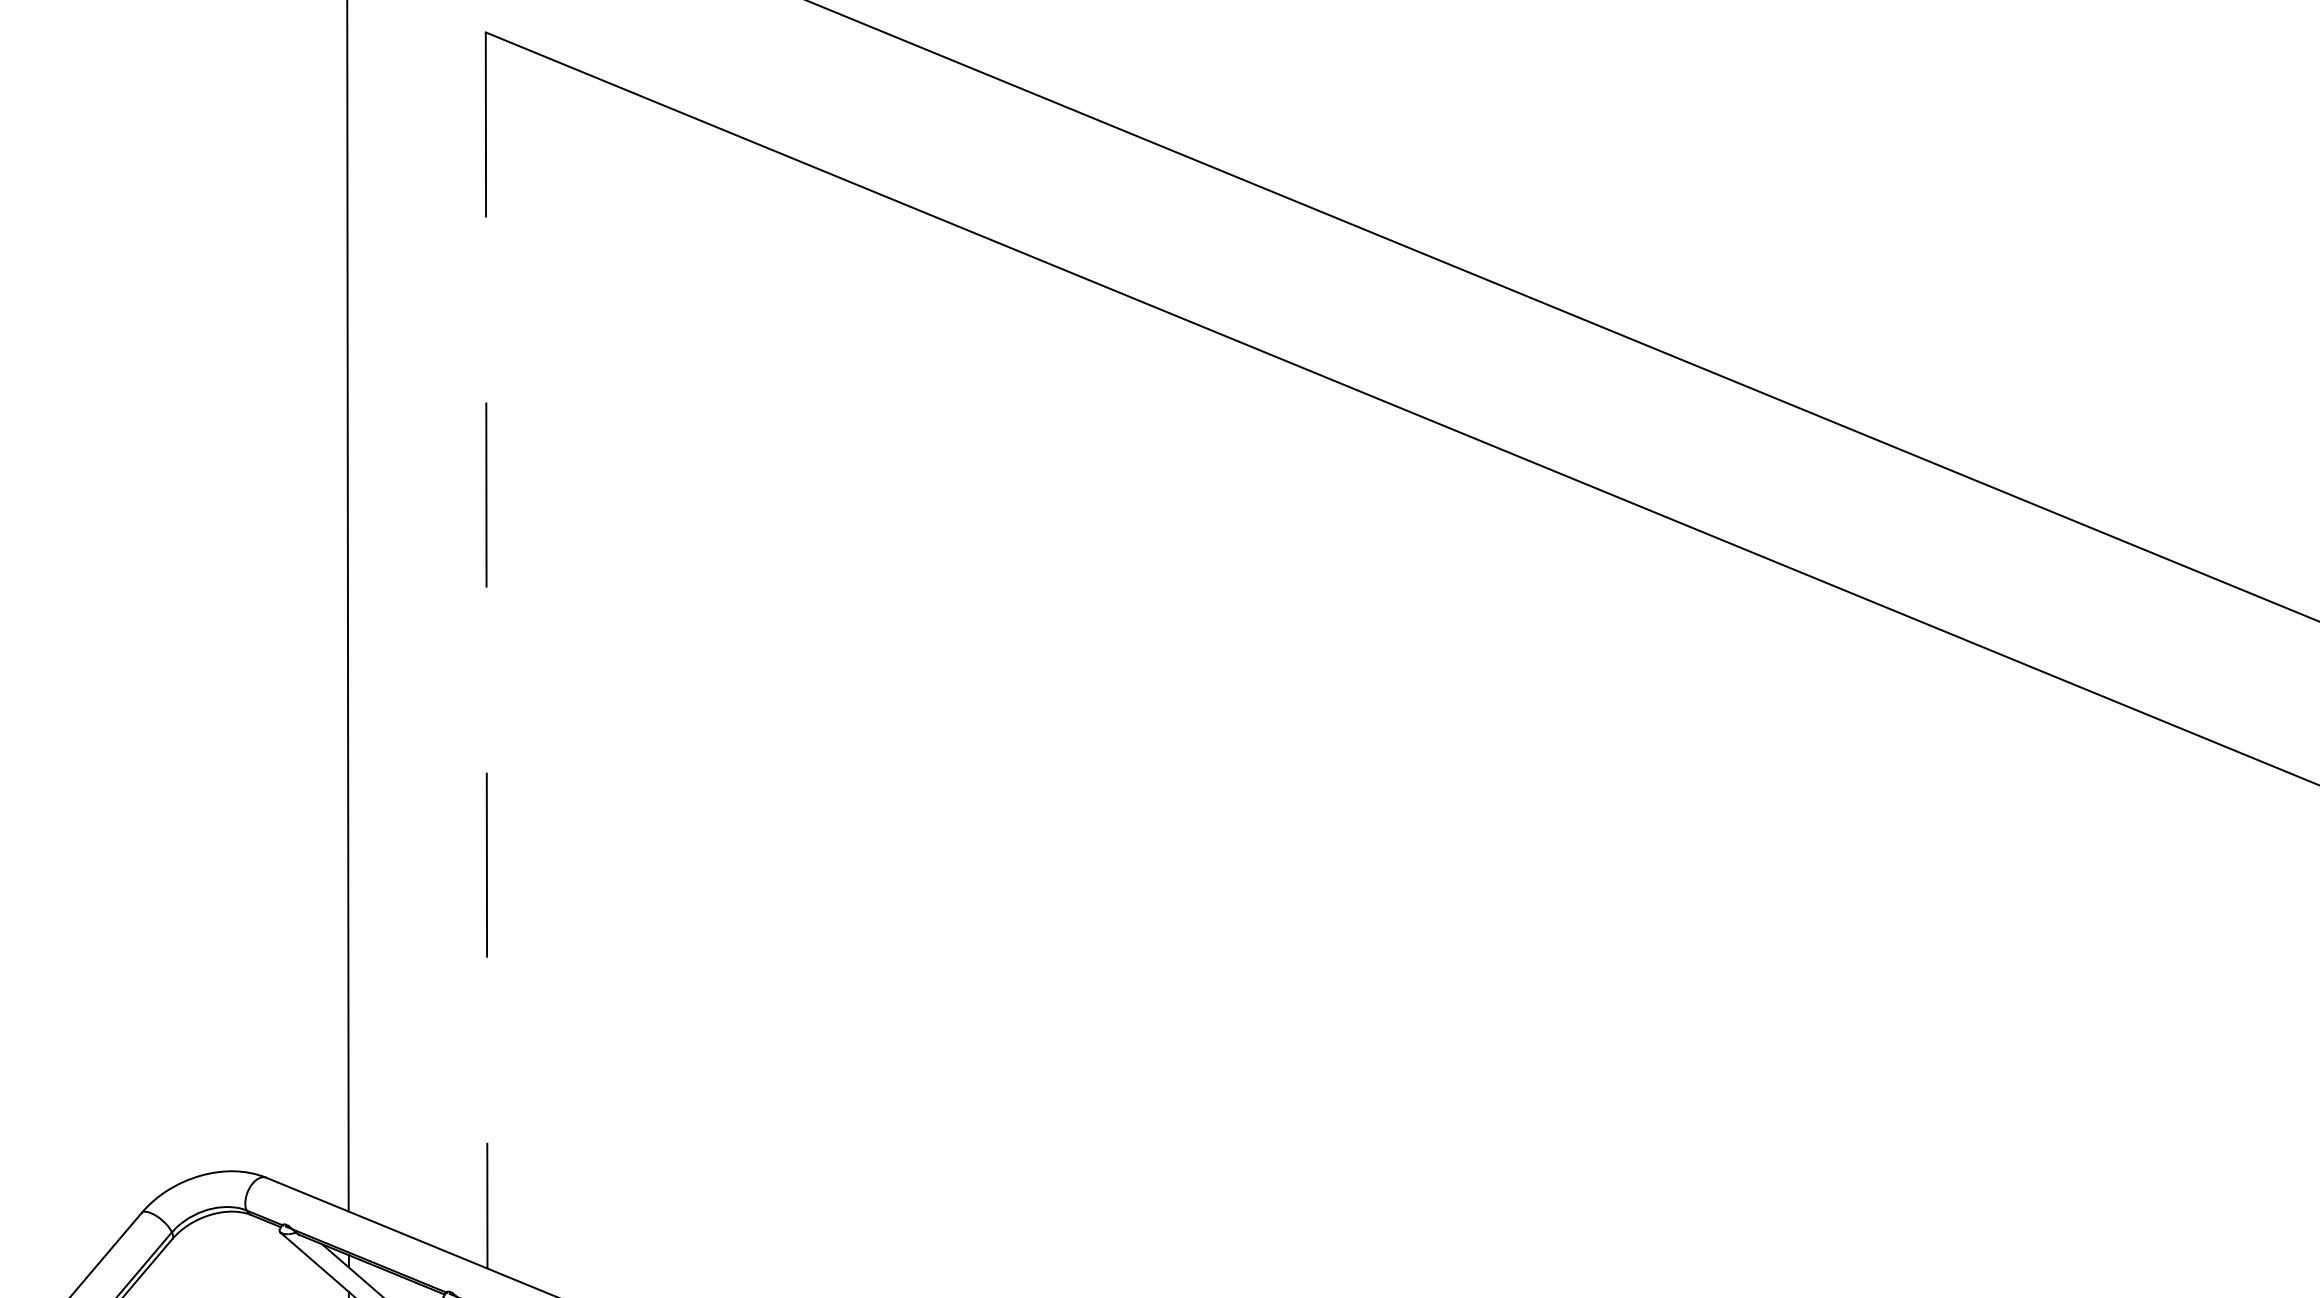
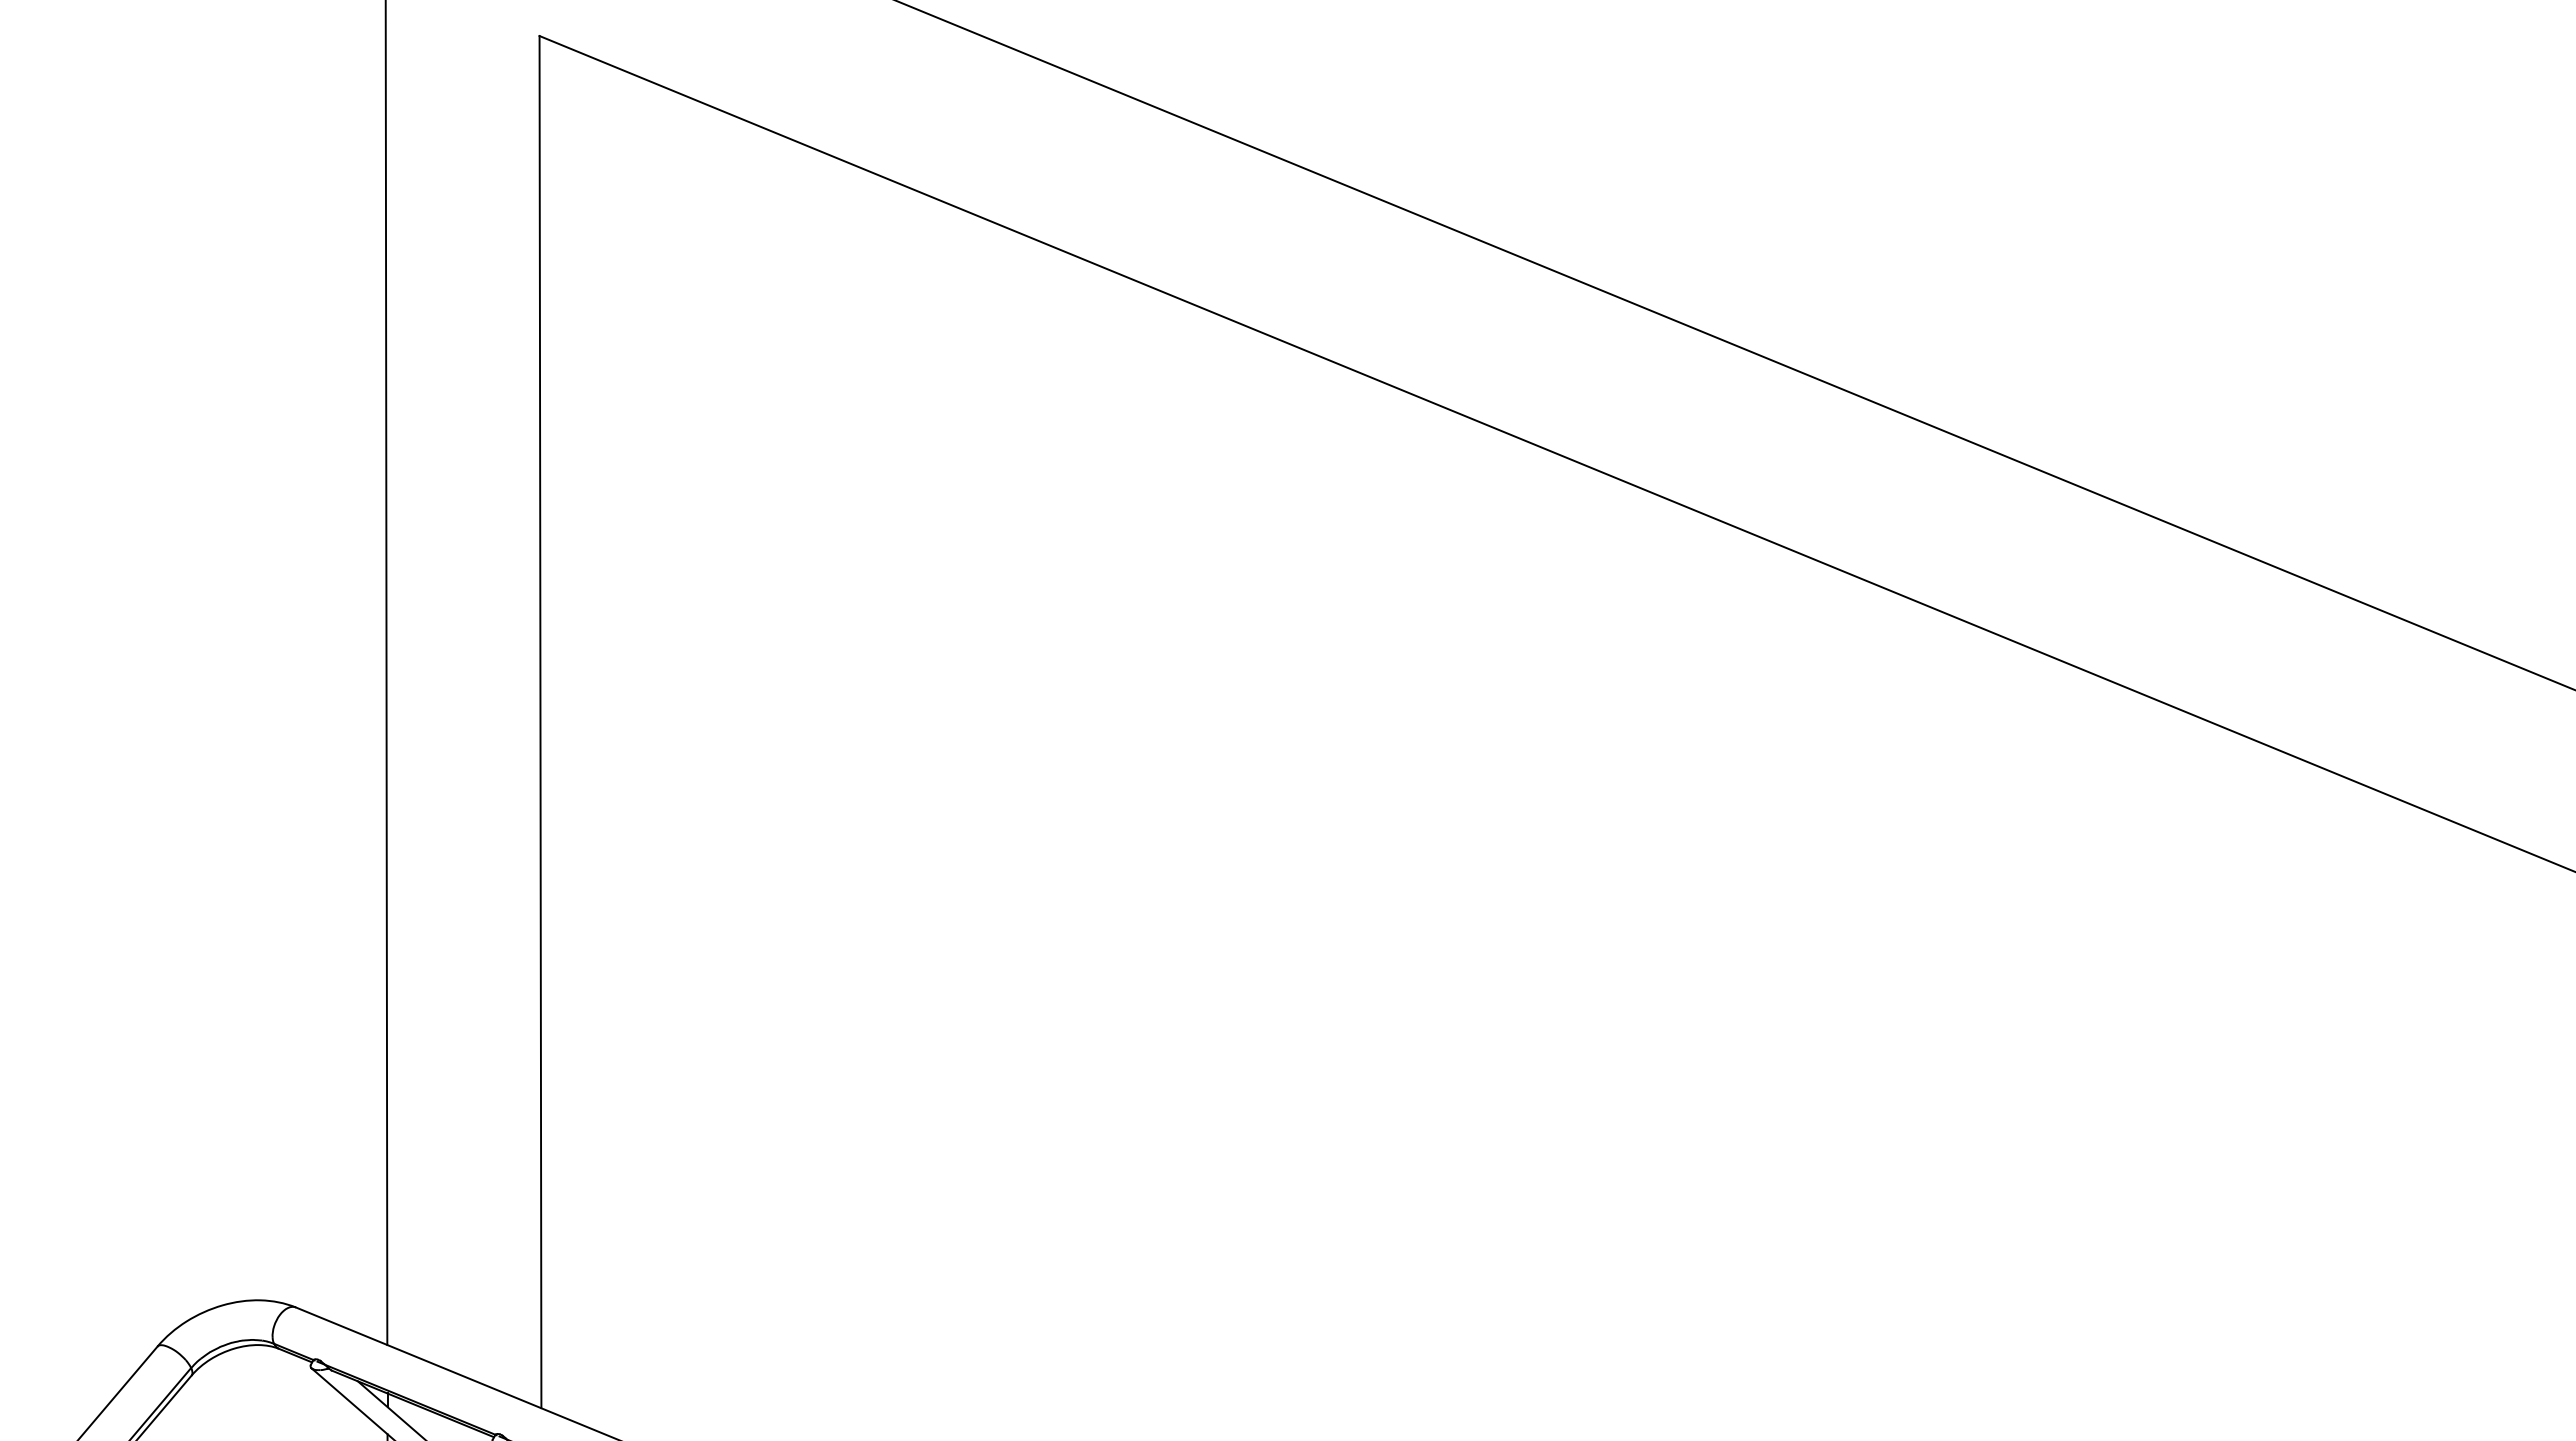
line: (486, 650) -> (540, 722), dashed -> solid

